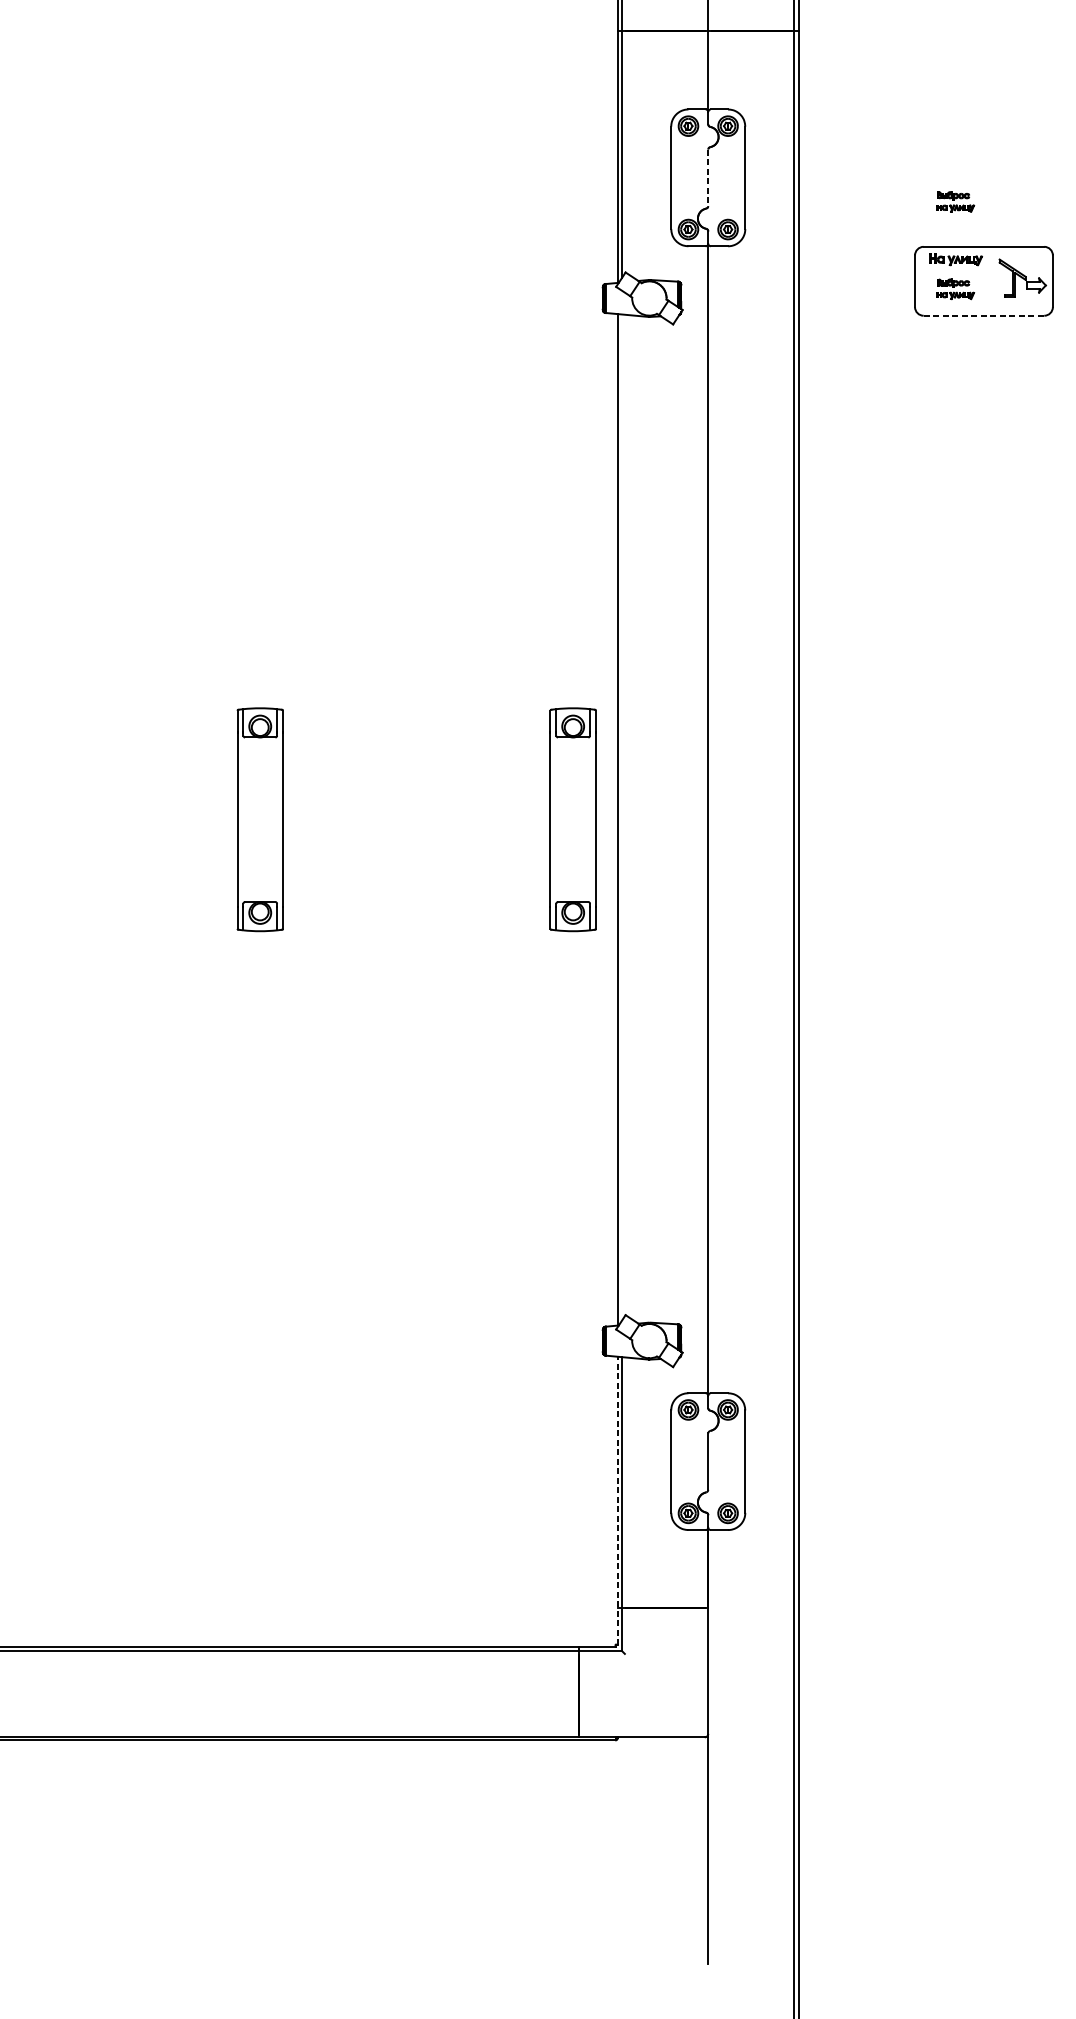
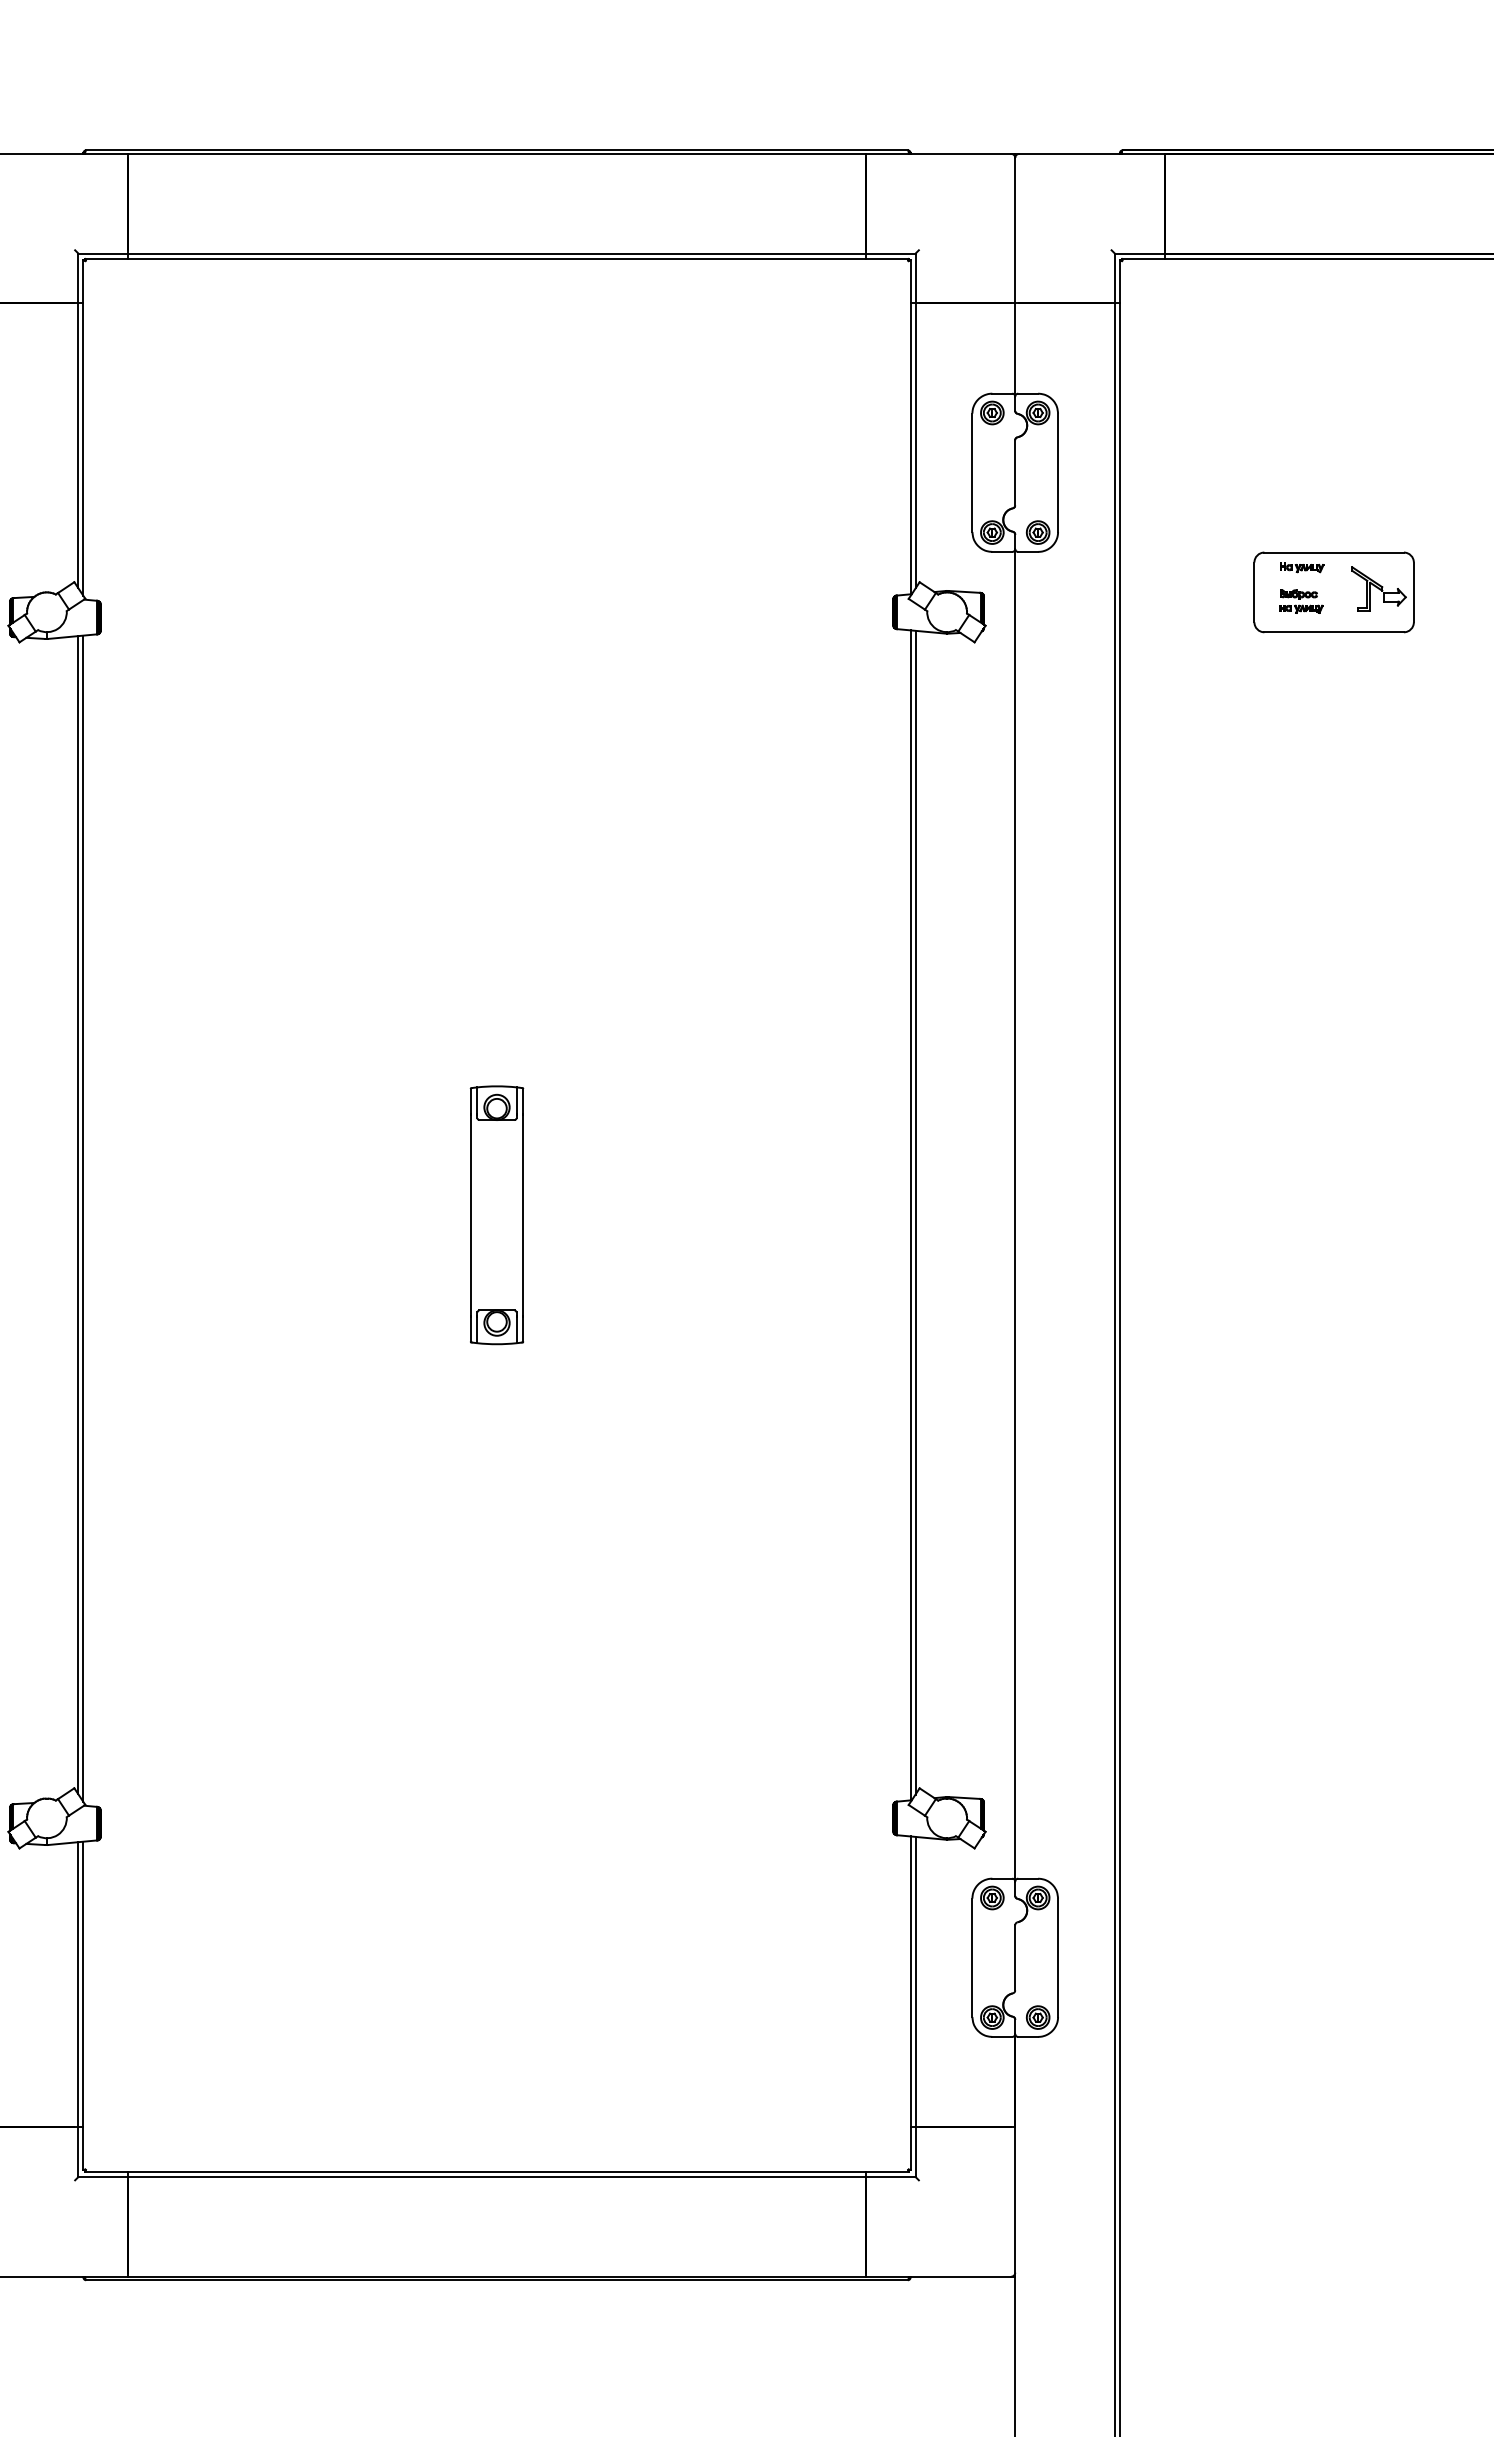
line: (708, 177) -> (1015, 472), dashed -> solid
part: (955, 201) -> (1301, 500), removed
part: (956, 259) -> (1302, 567), size x0.71
line: (984, 315) -> (1334, 632), dashed -> solid
line: (622, 817) -> (915, 1212), added
part: (572, 819) -> (858, 1215), removed
line: (617, 1501) -> (910, 2003), dashed -> solid

